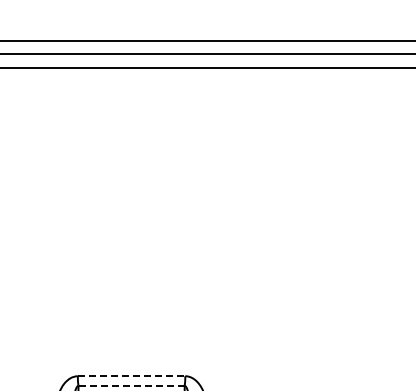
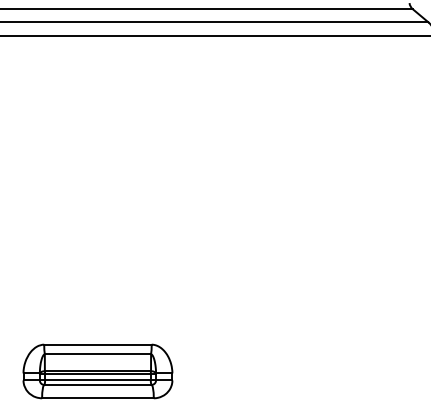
line: (131, 376) -> (97, 344), dashed -> solid
line: (131, 386) -> (97, 354), dashed -> solid

